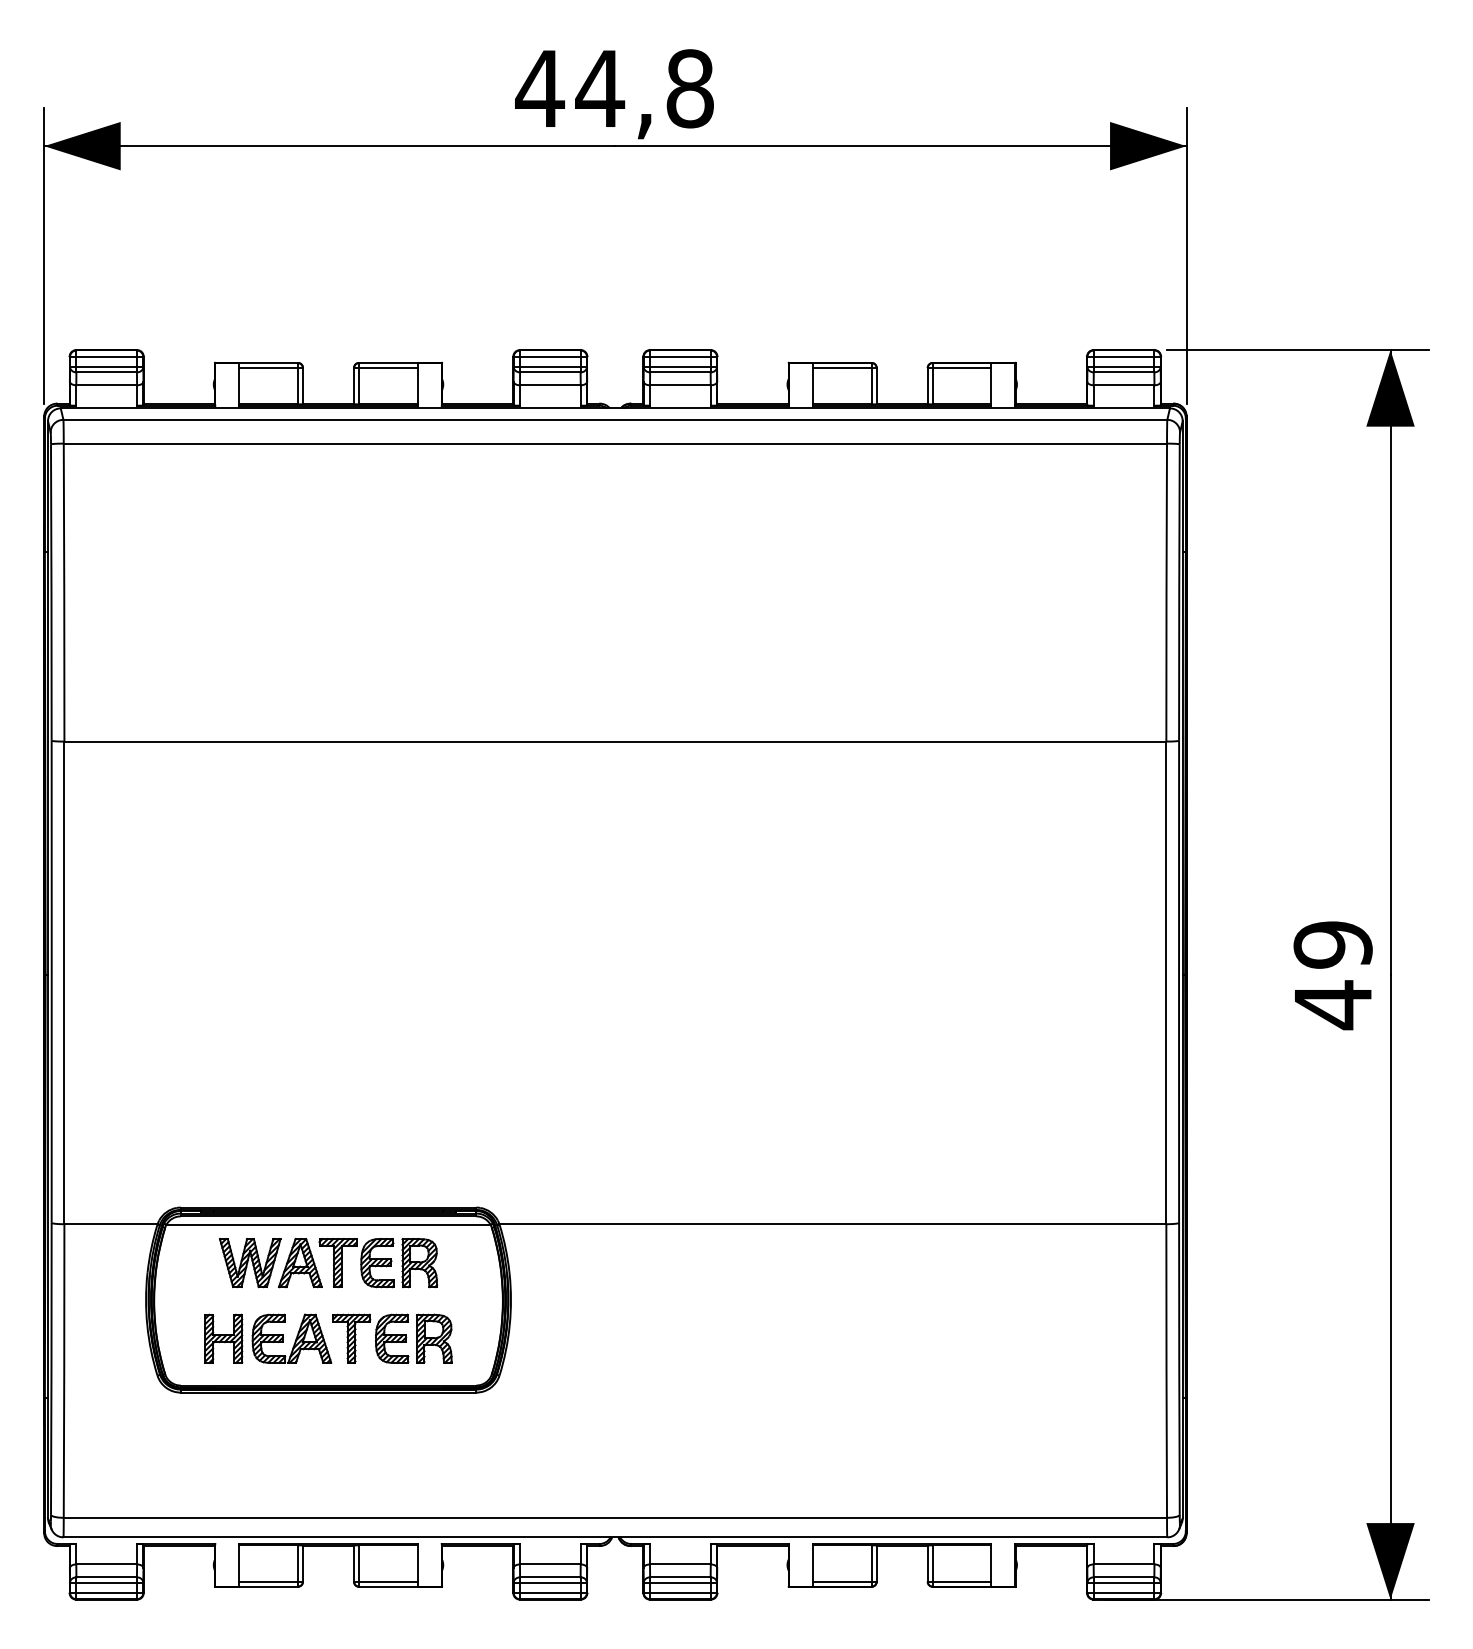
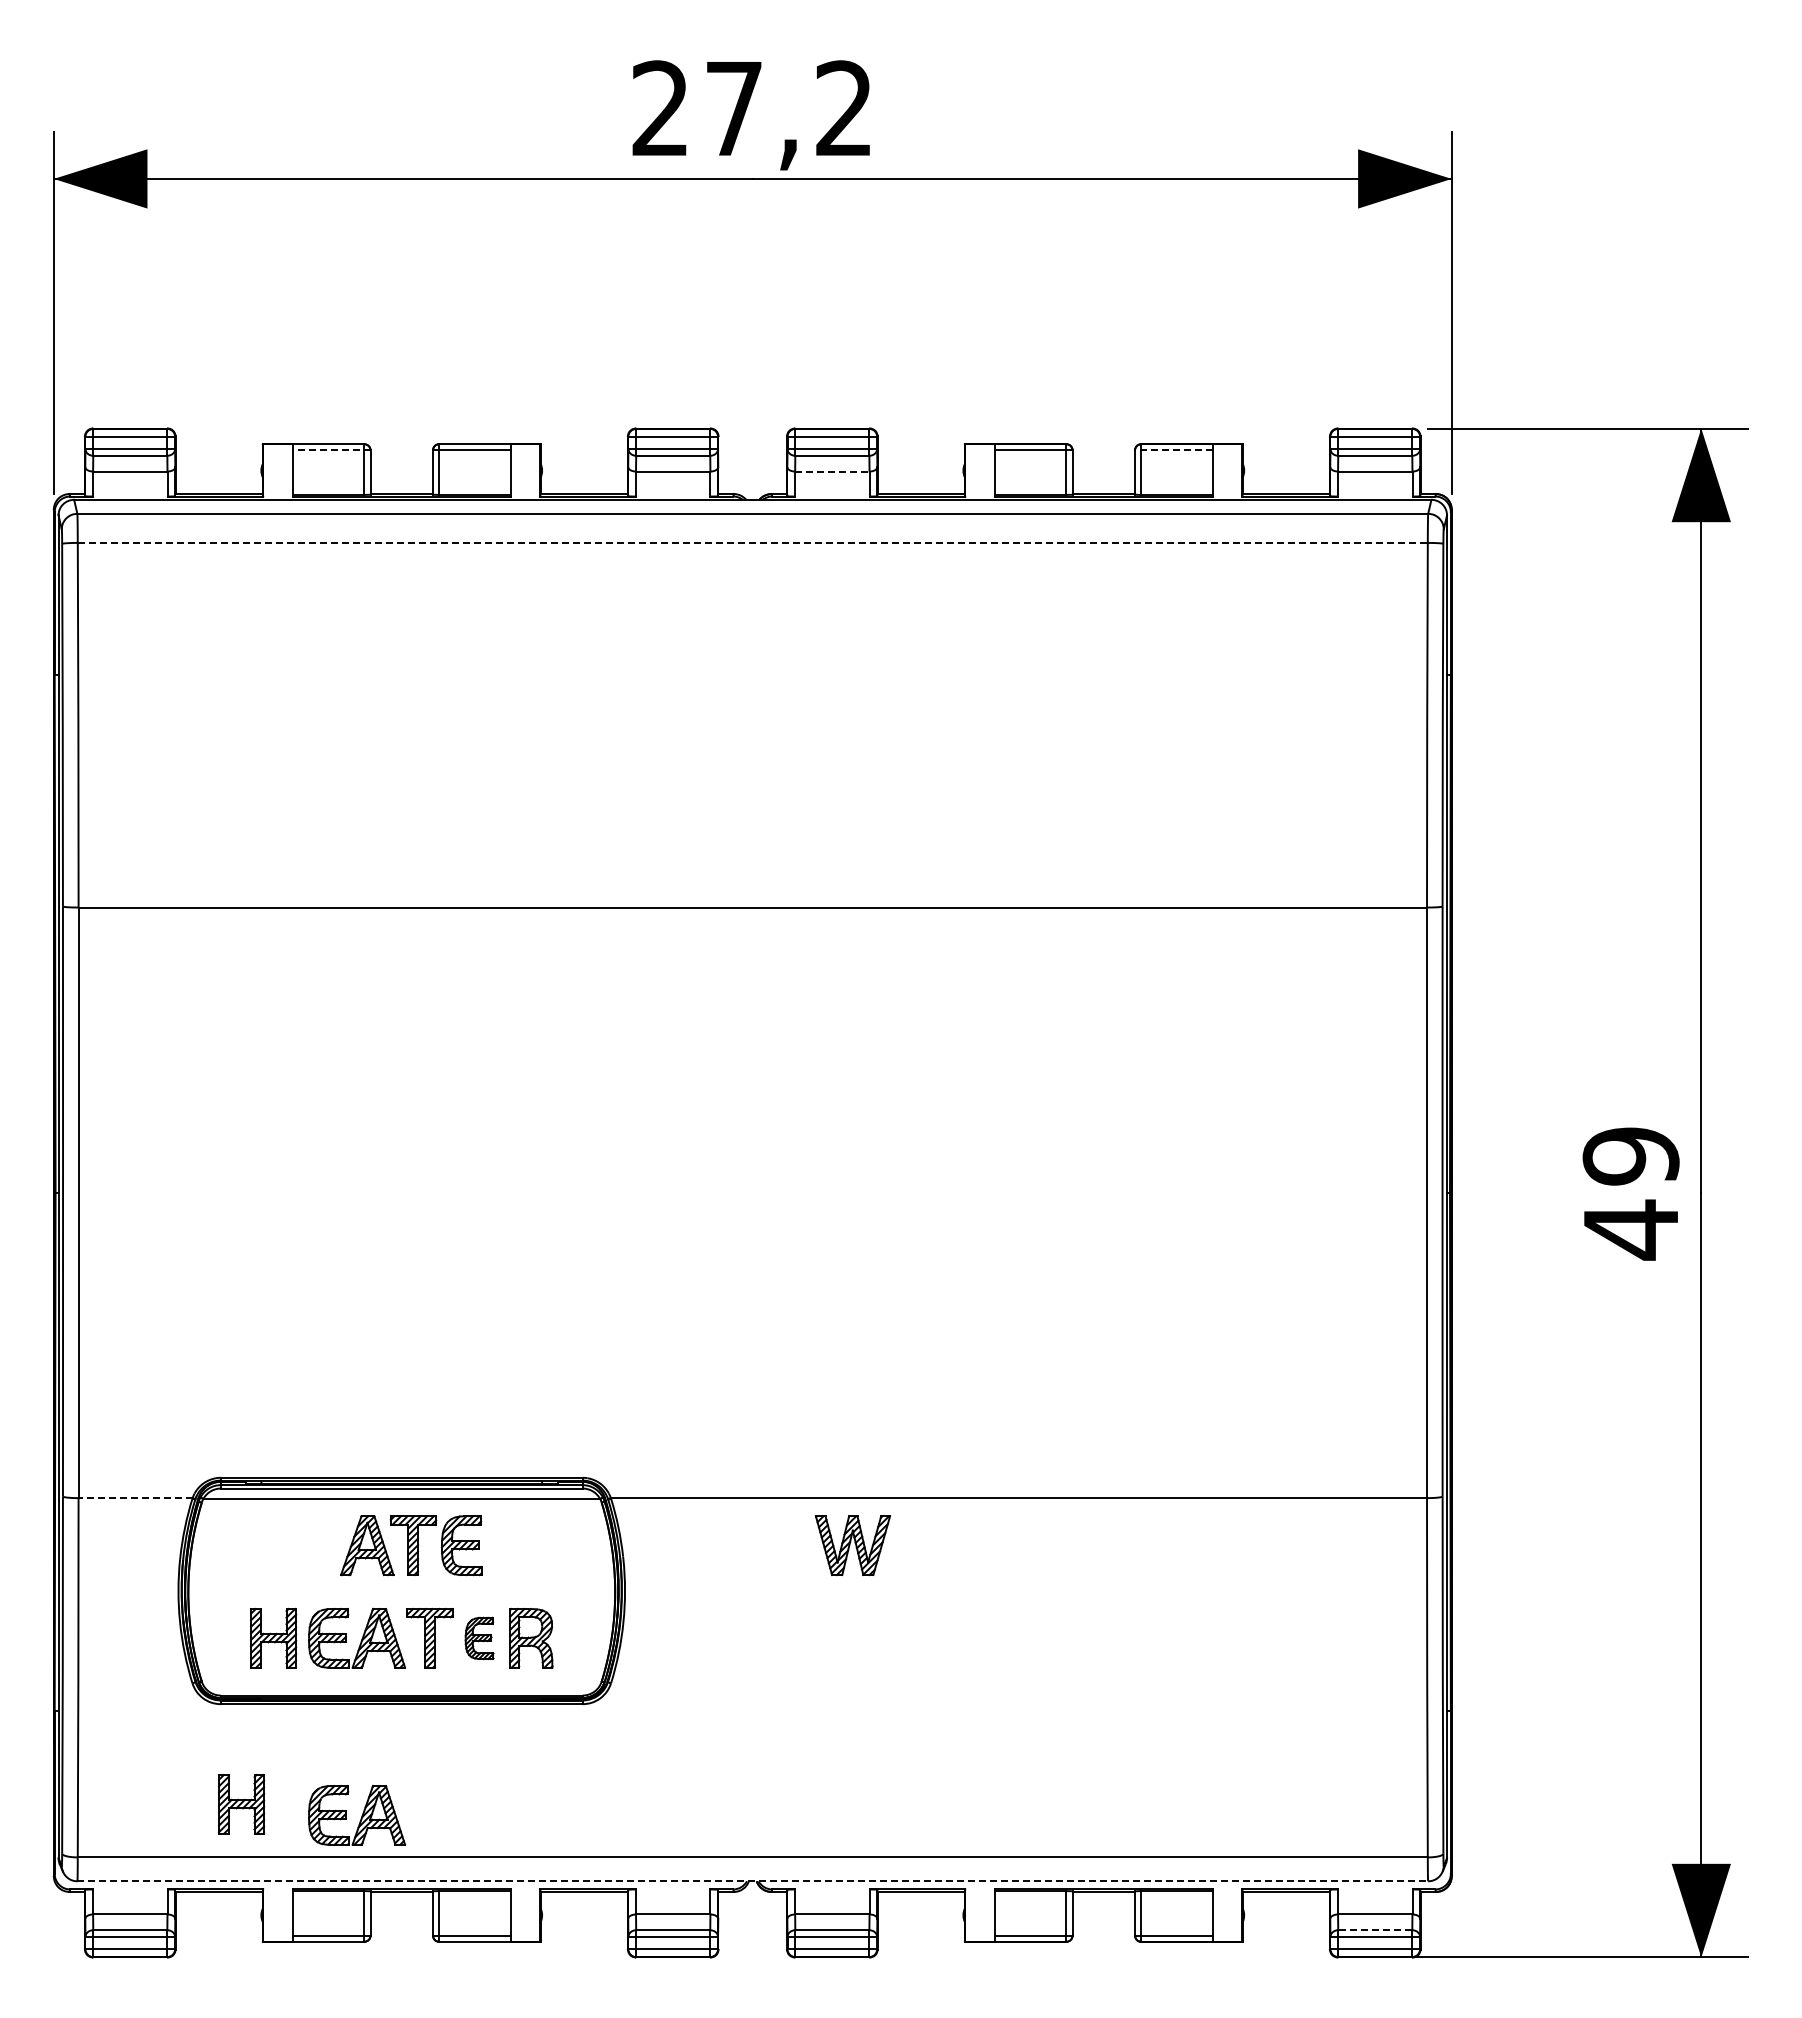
text: (614, 88) -> (751, 108), 44,8 -> 27,2
line: (271, 368) -> (331, 450), solid -> dashed
line: (959, 368) -> (1173, 450), solid -> dashed
line: (680, 385) -> (832, 471), solid -> dashed
line: (615, 443) -> (753, 542), solid -> dashed
line: (110, 1224) -> (135, 1498), solid -> dashed
part: (249, 1262) -> (852, 1545), moved
part: (419, 1262) -> (513, 1545), removed
part: (392, 1338) -> (479, 1638), size x0.7
part: (197, 1474) -> (241, 1804), added
part: (291, 1483) -> (356, 1815), added
line: (615, 1537) -> (753, 1881), solid -> dashed
line: (1123, 1577) -> (1374, 1930), solid -> dashed

